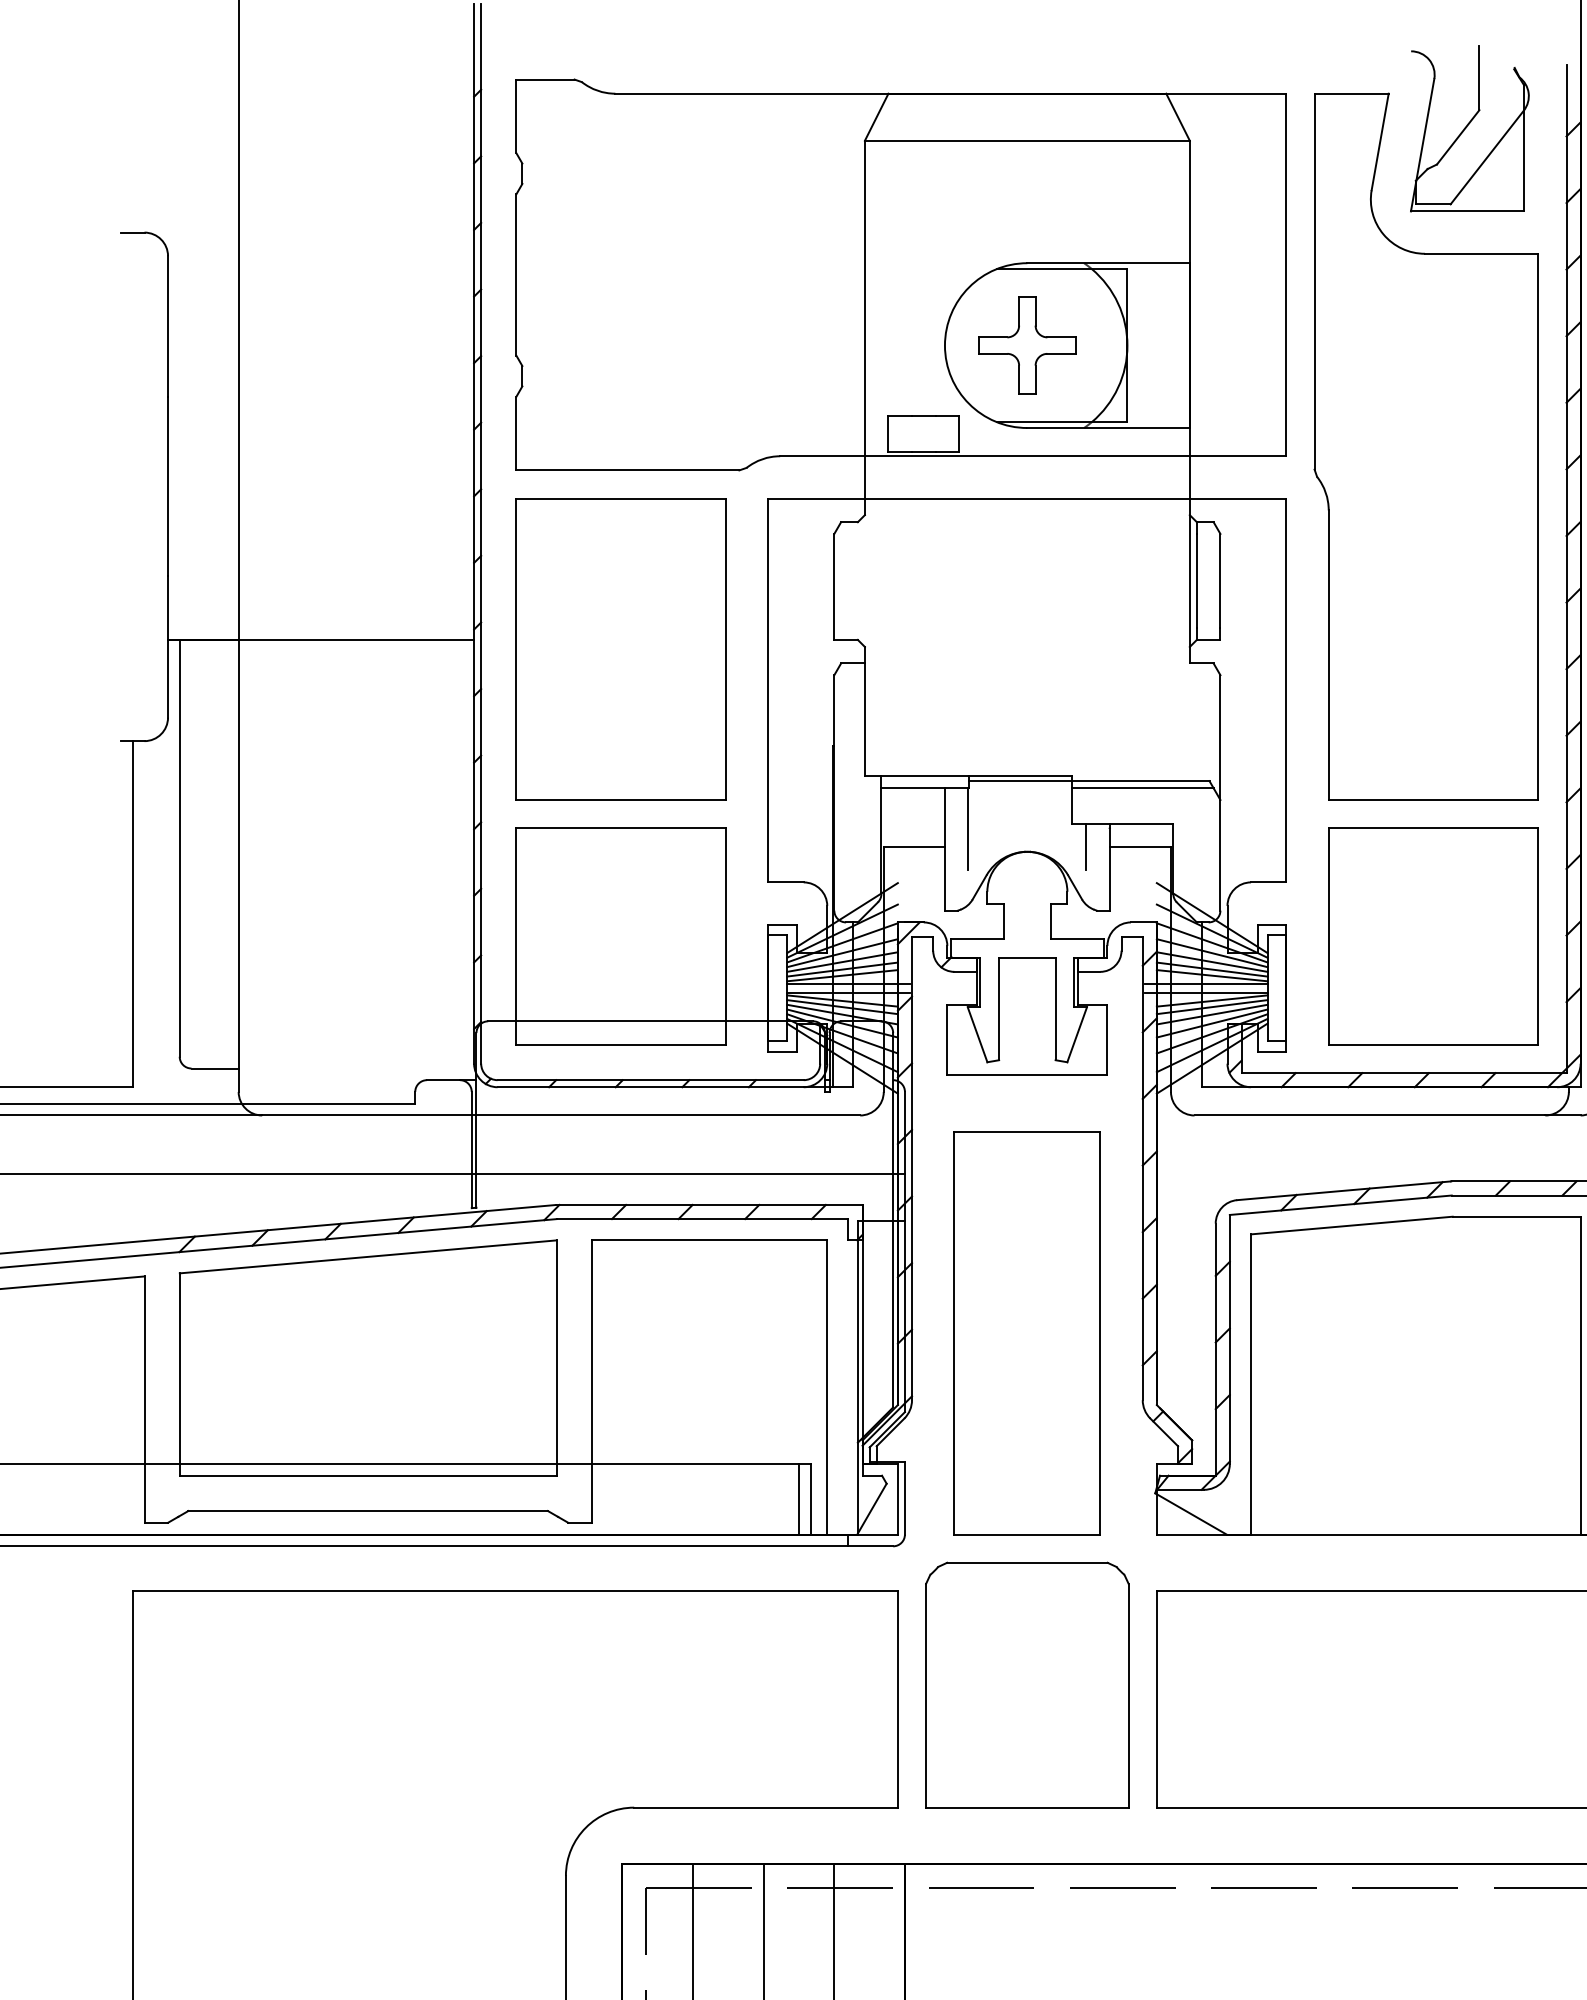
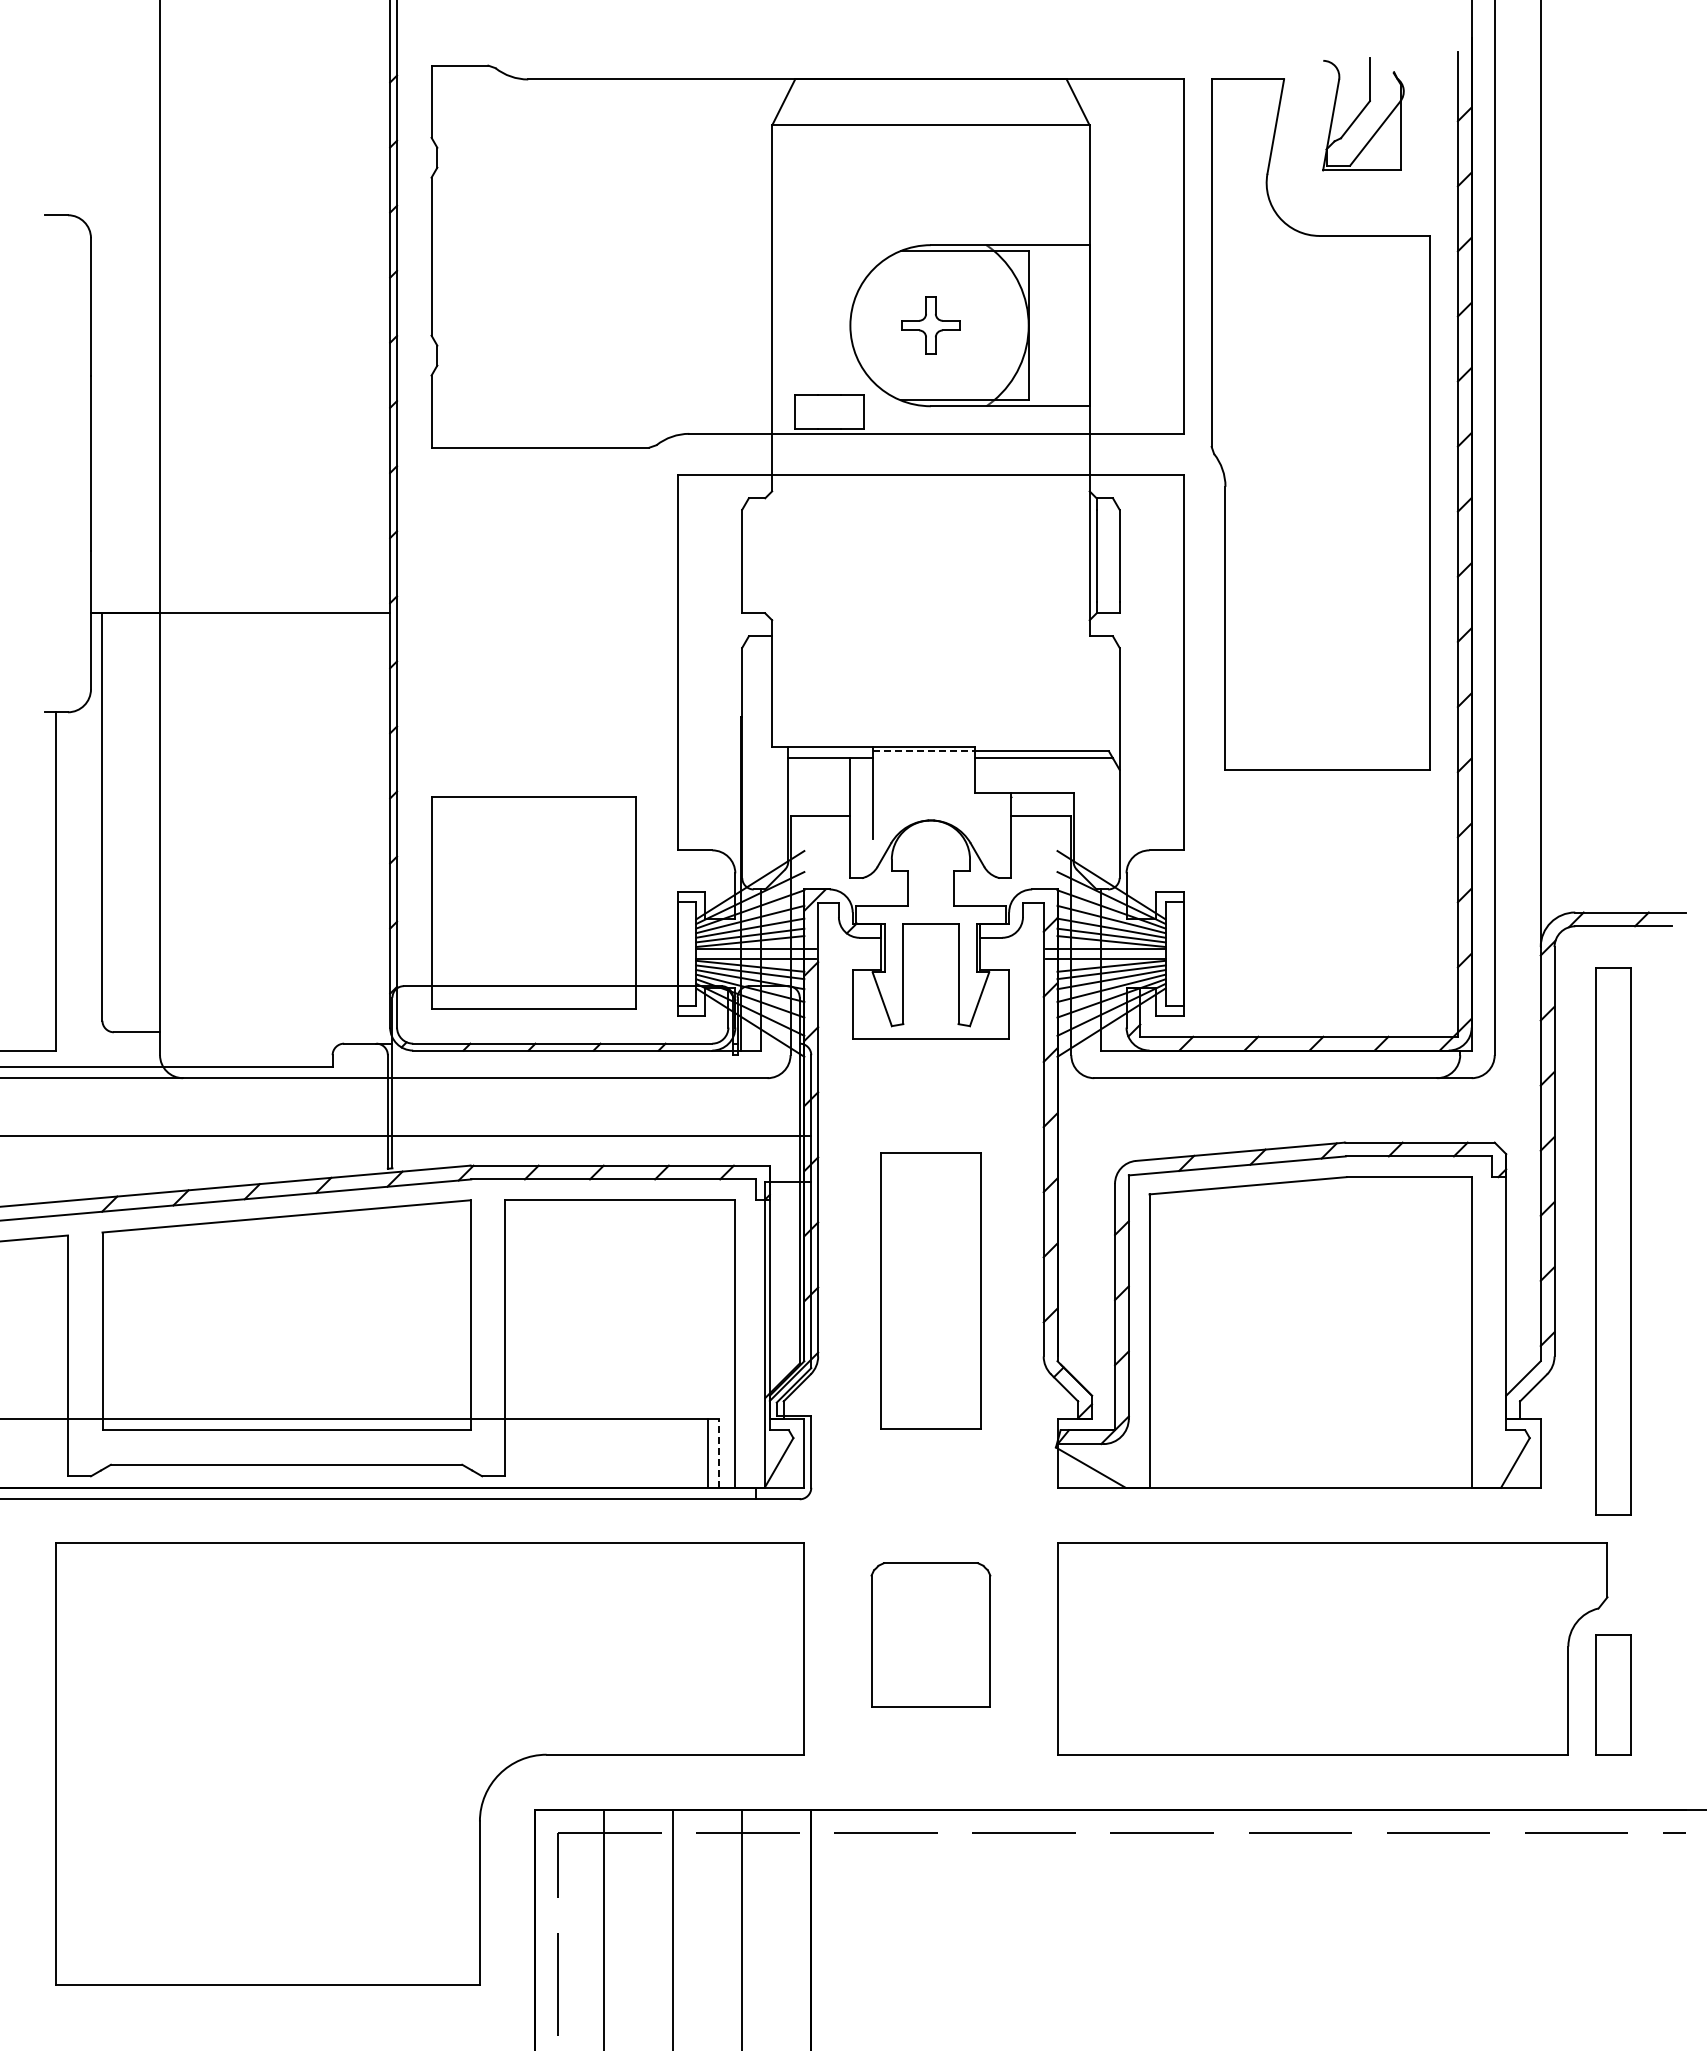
part: (1469, 128) -> (1363, 113), size x0.7
part: (1026, 345) -> (930, 325), size x0.6
part: (620, 649) -> (533, 622), removed
line: (1020, 781) -> (924, 751), solid -> dashed
line: (1086, 846) -> (988, 815), removed
part: (1433, 935) -> (1327, 902), removed
part: (1026, 1332) -> (930, 1290), size x0.7
line: (811, 1499) -> (719, 1453), solid -> dashed
part: (1026, 1684) -> (930, 1634), size x0.6

